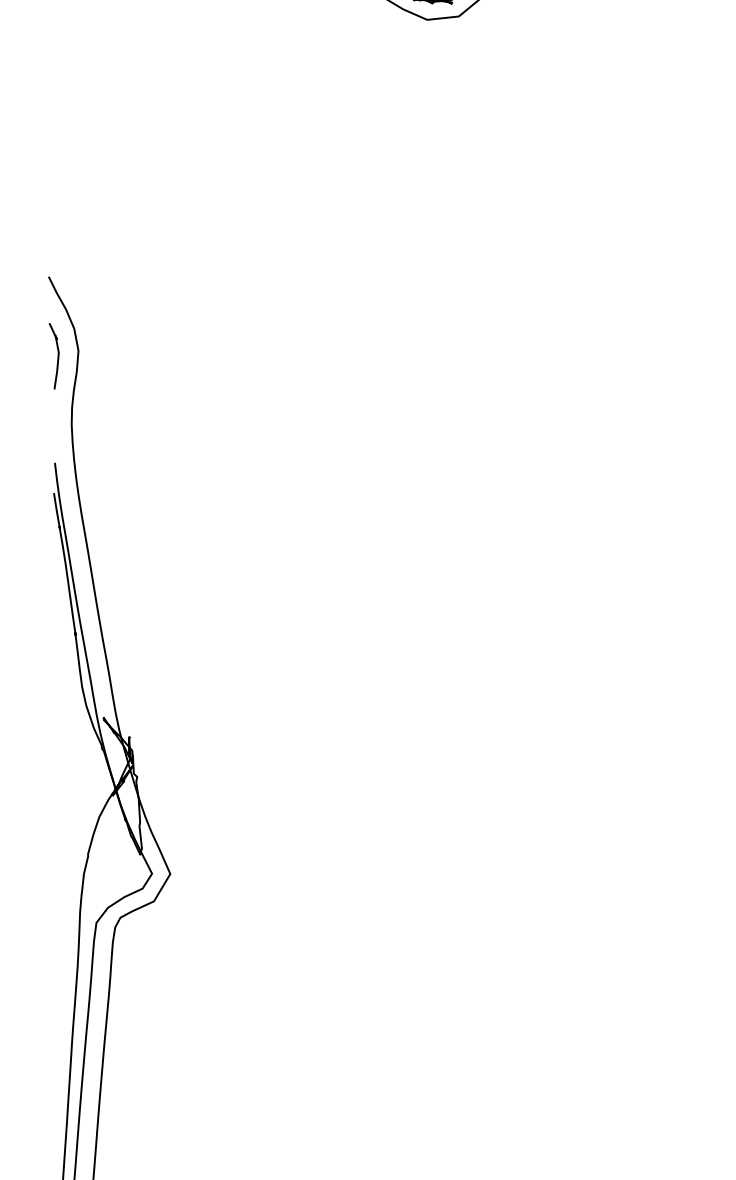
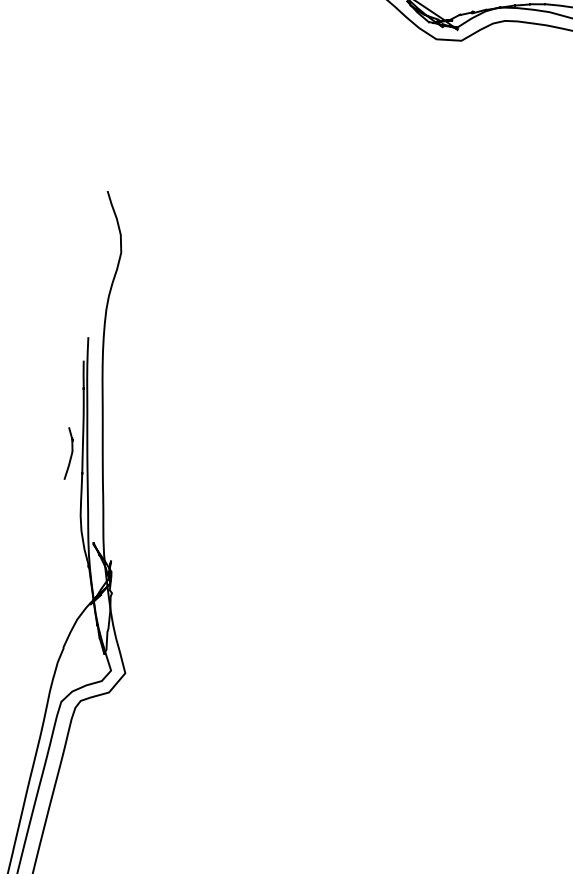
part: (53, 356) -> (67, 453), moved

